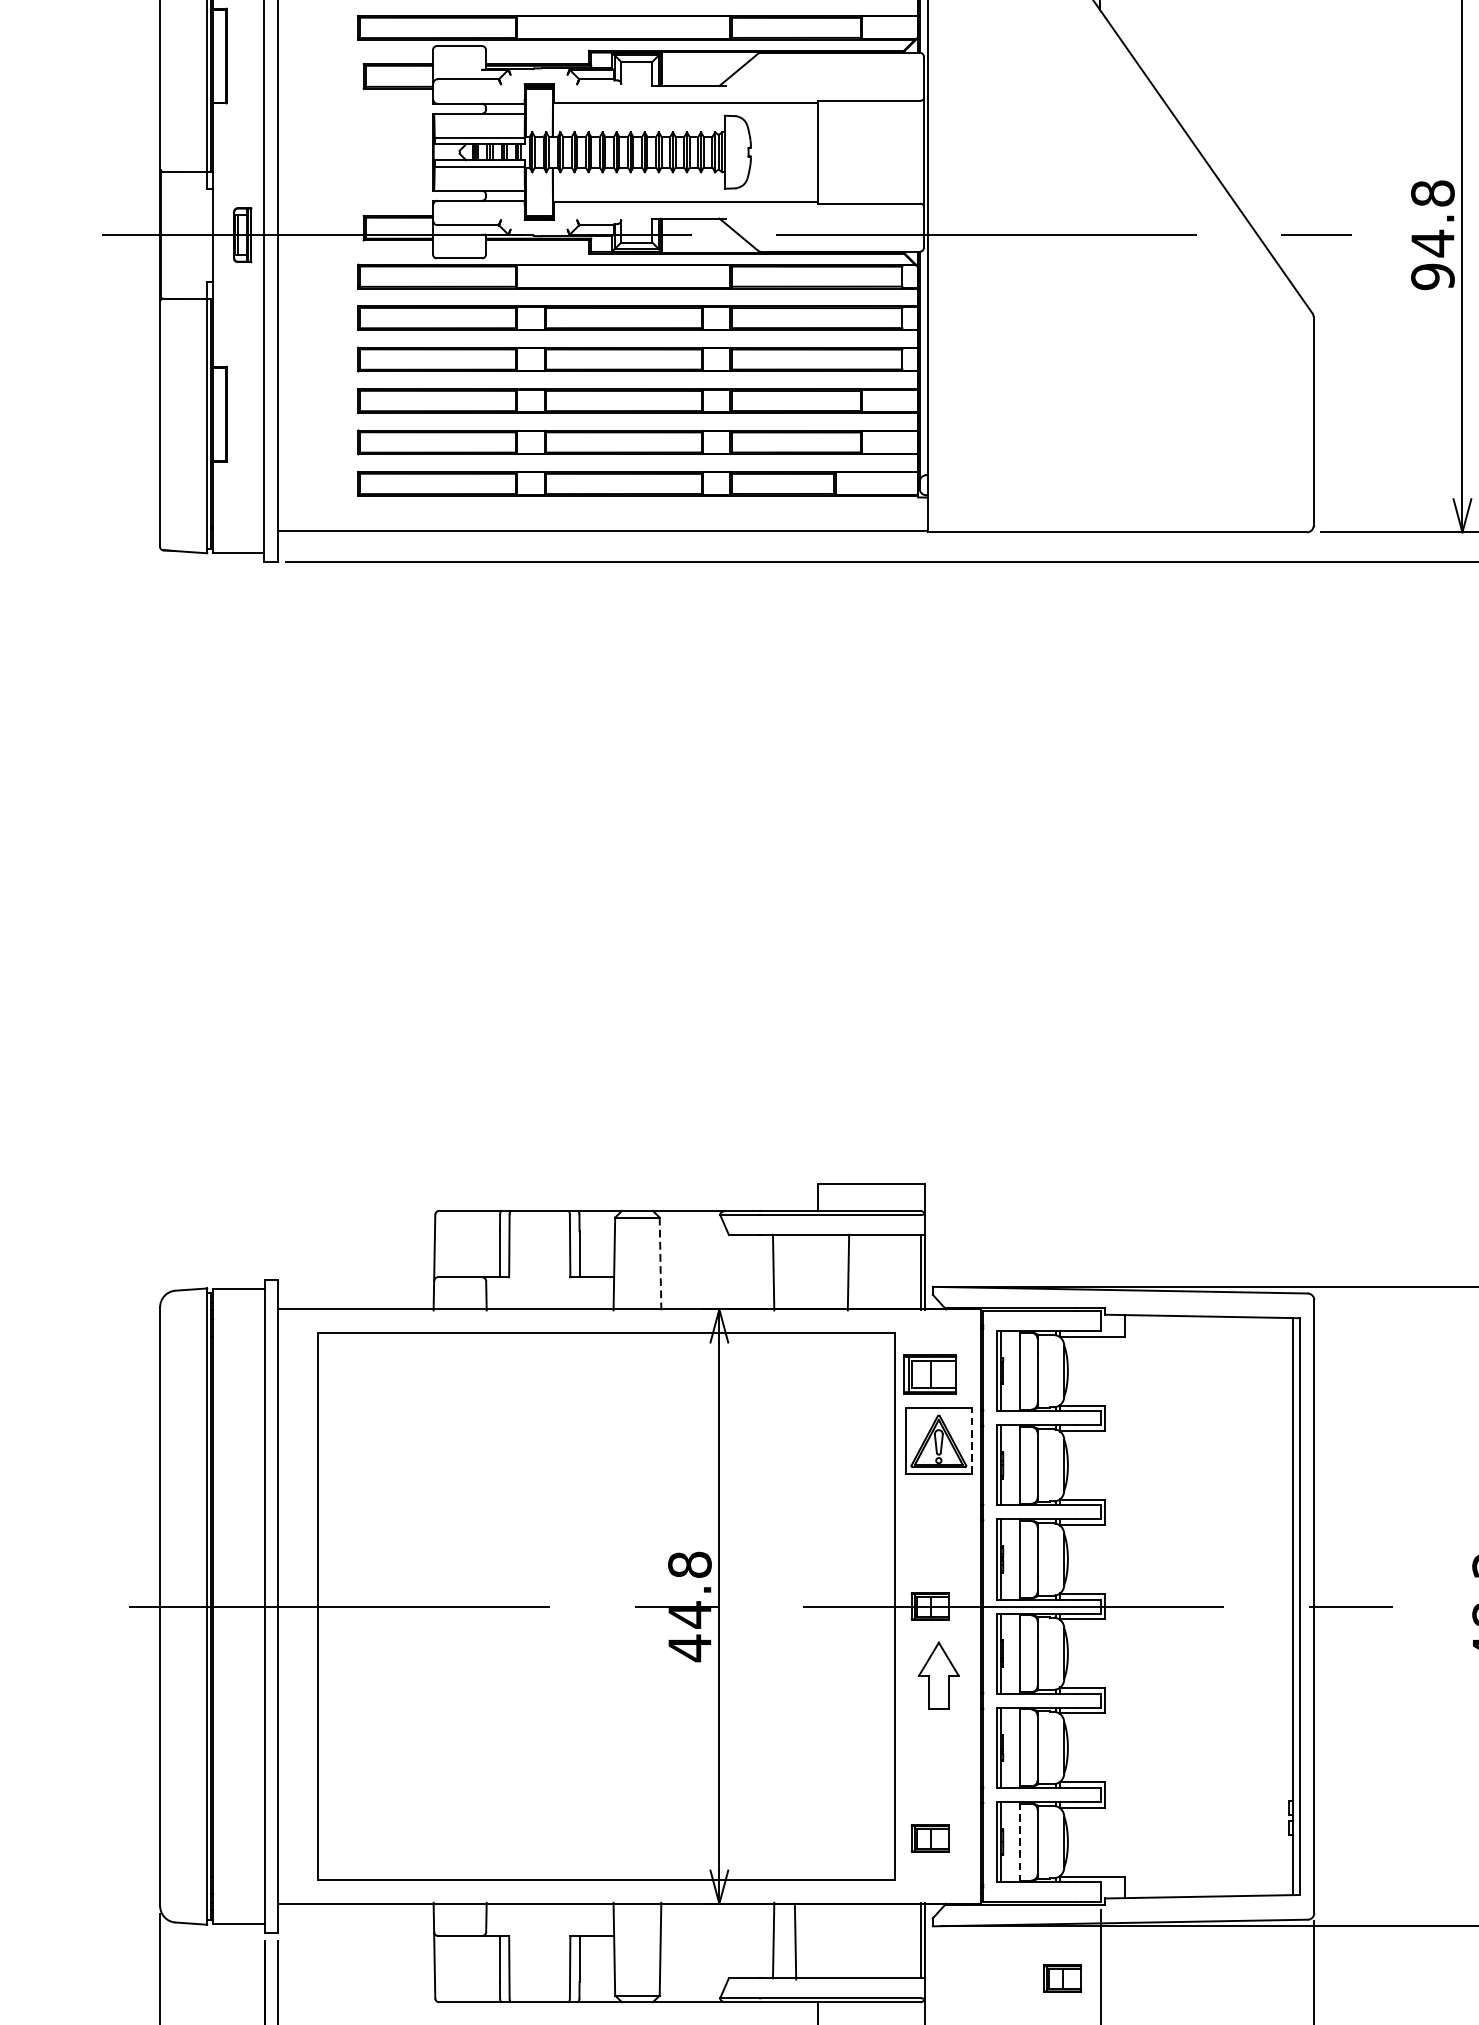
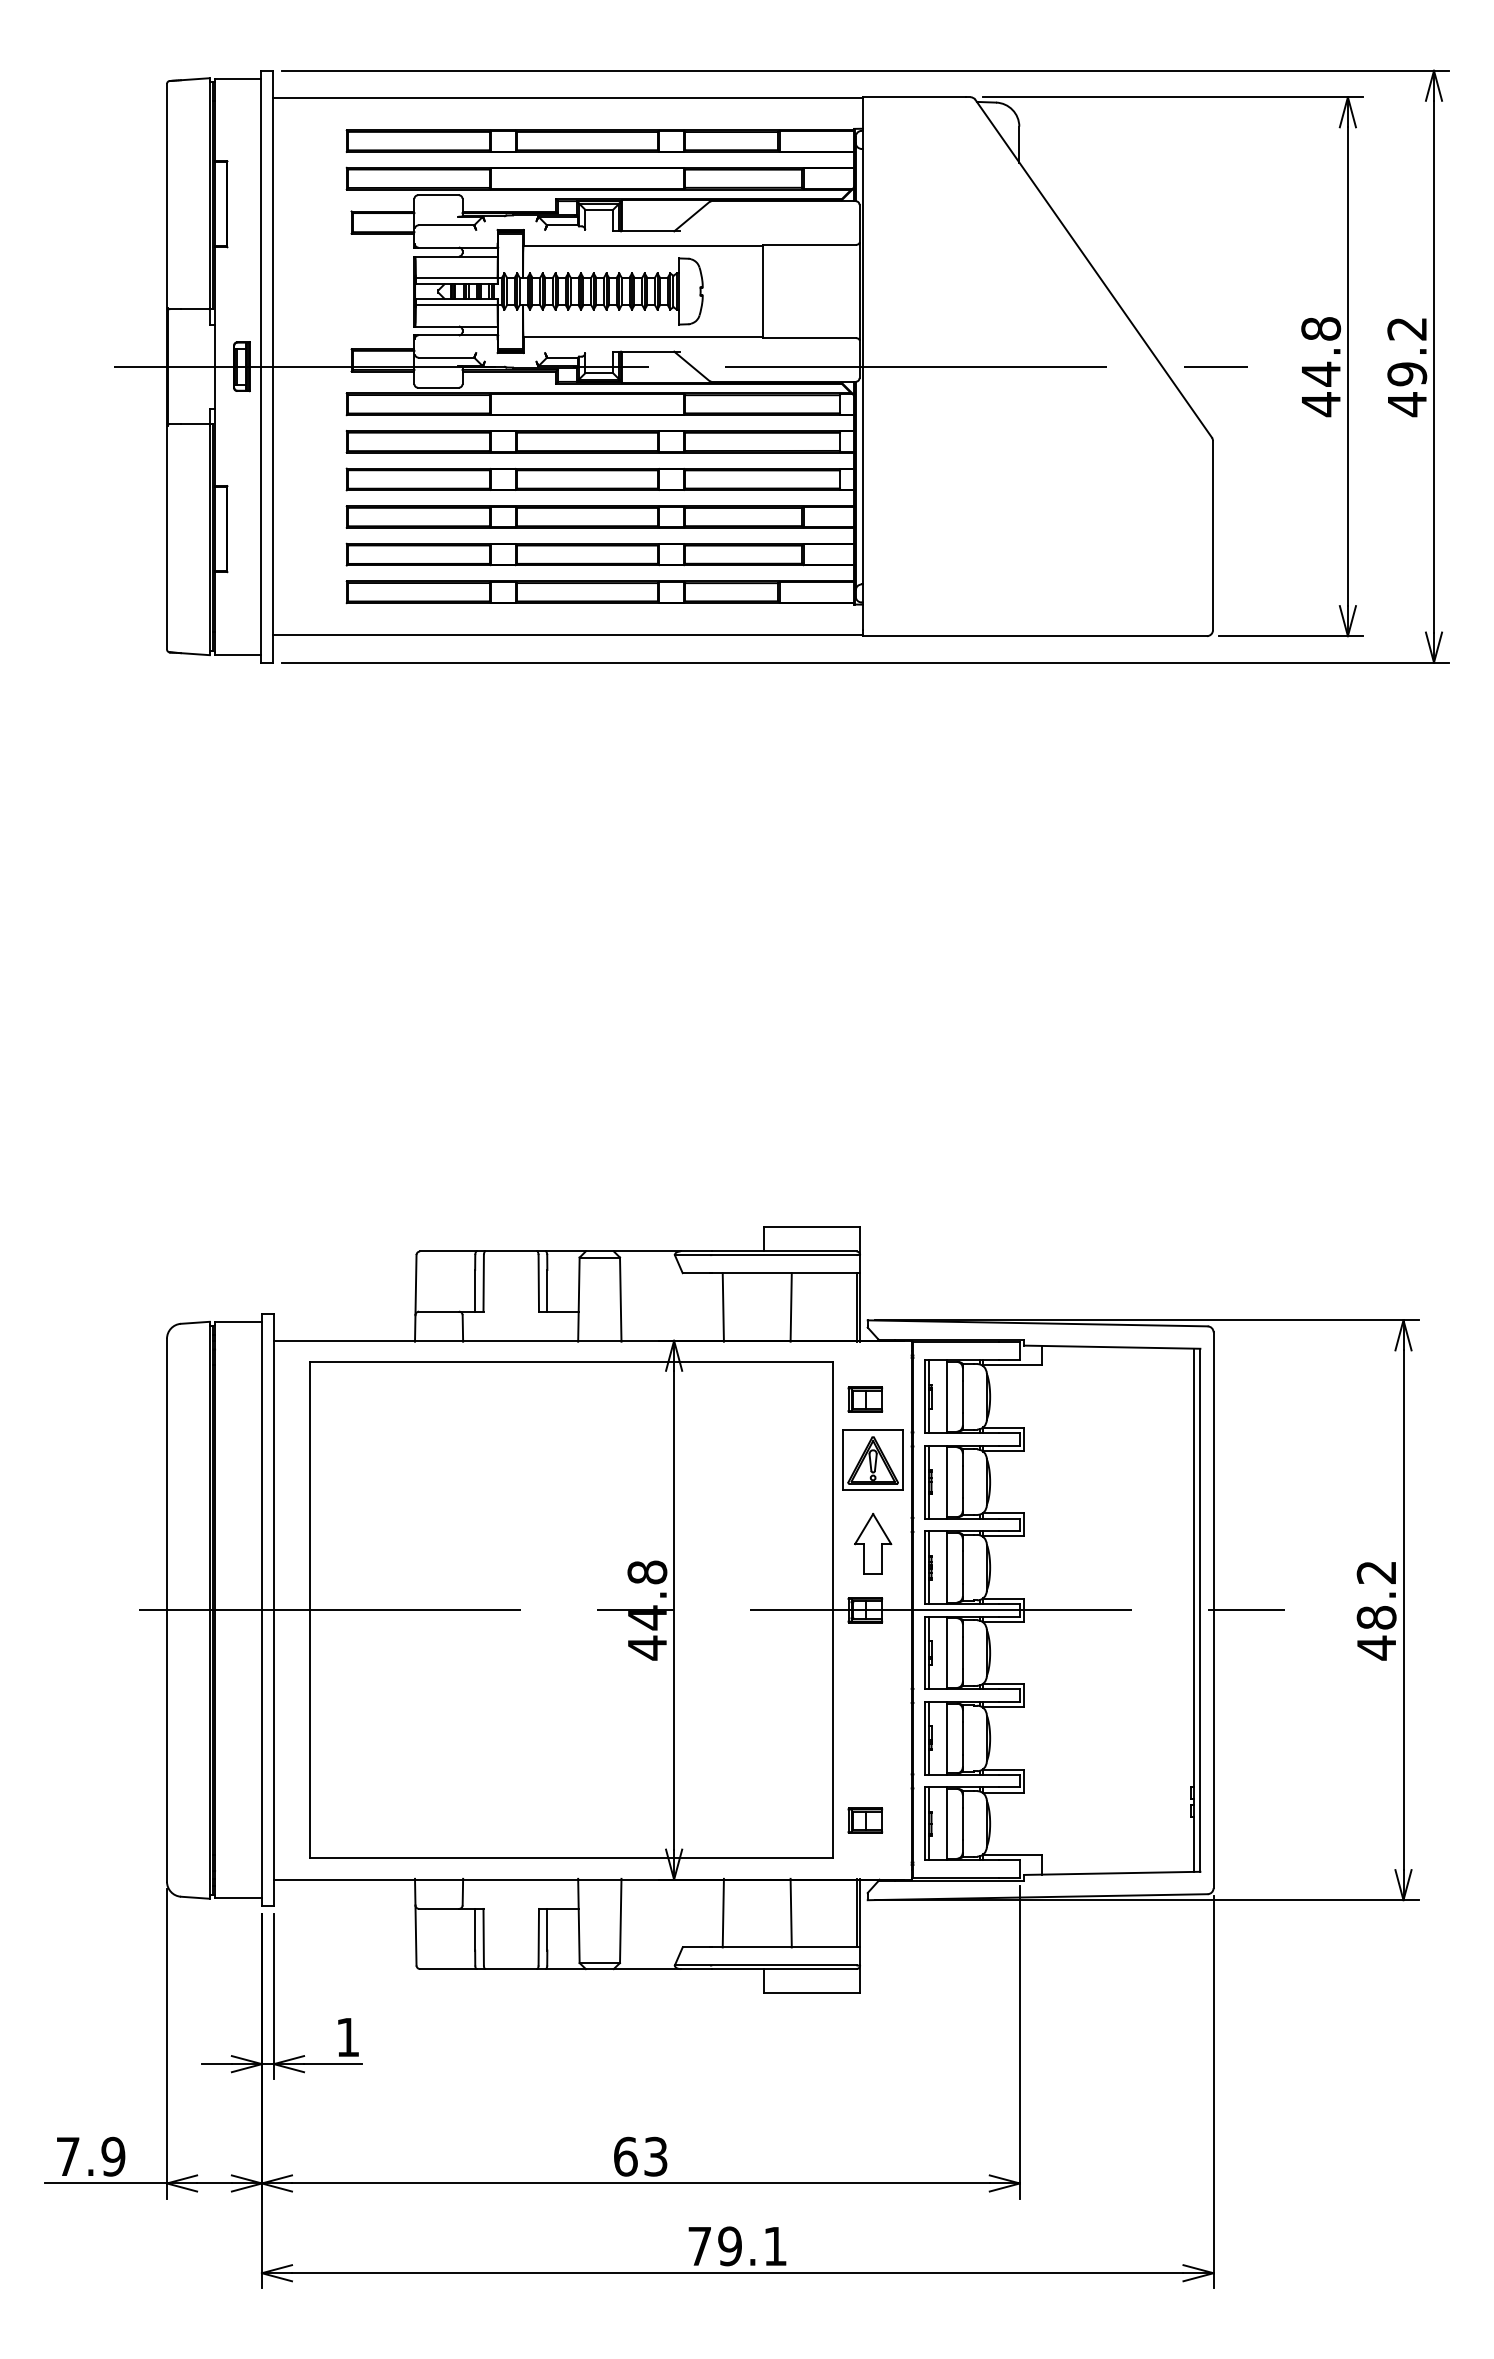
text: (1433, 276) -> (1321, 404), 94.8 -> 44.8
line: (660, 1264) -> (620, 1300), dashed -> solid
part: (930, 1374) -> (865, 1399), size x0.71
line: (972, 1440) -> (903, 1459), dashed -> solid
part: (939, 1675) -> (873, 1543), moved
line: (1020, 1842) -> (947, 1824), dashed -> solid
line: (794, 1940) -> (790, 1912), moved
part: (1062, 1978) -> (985, 1947), removed

